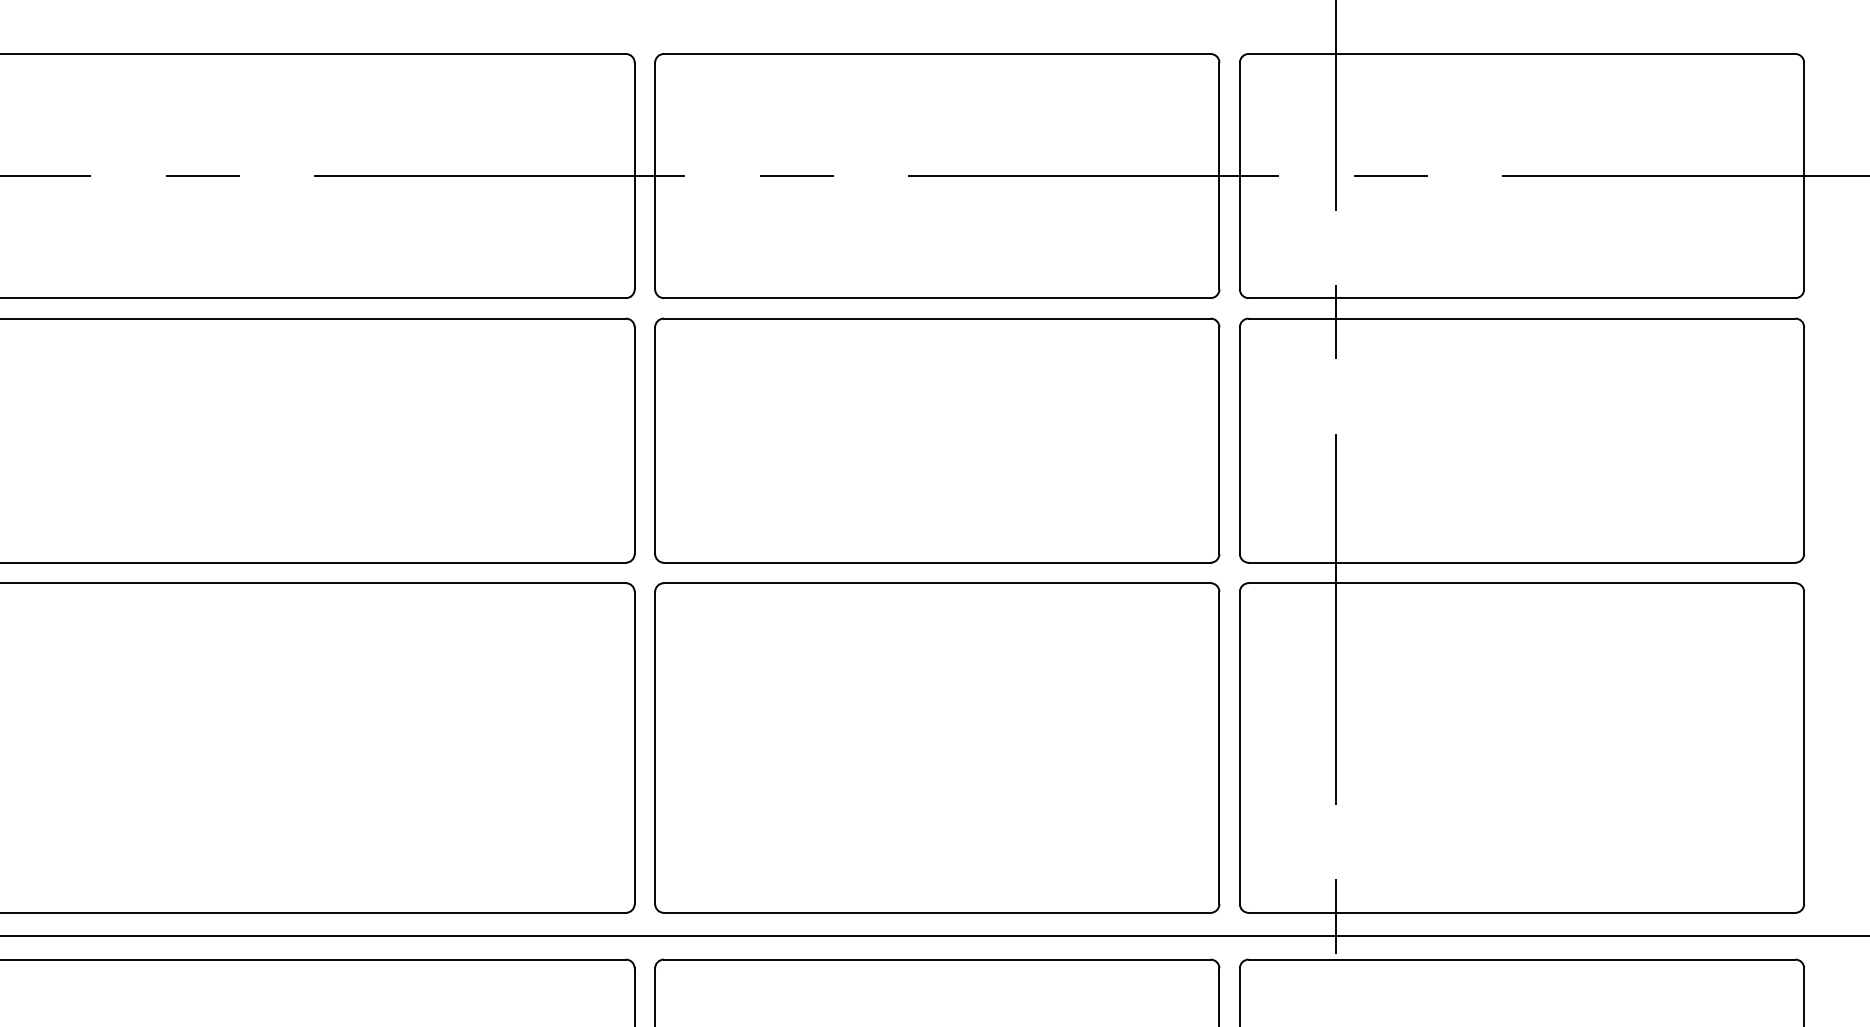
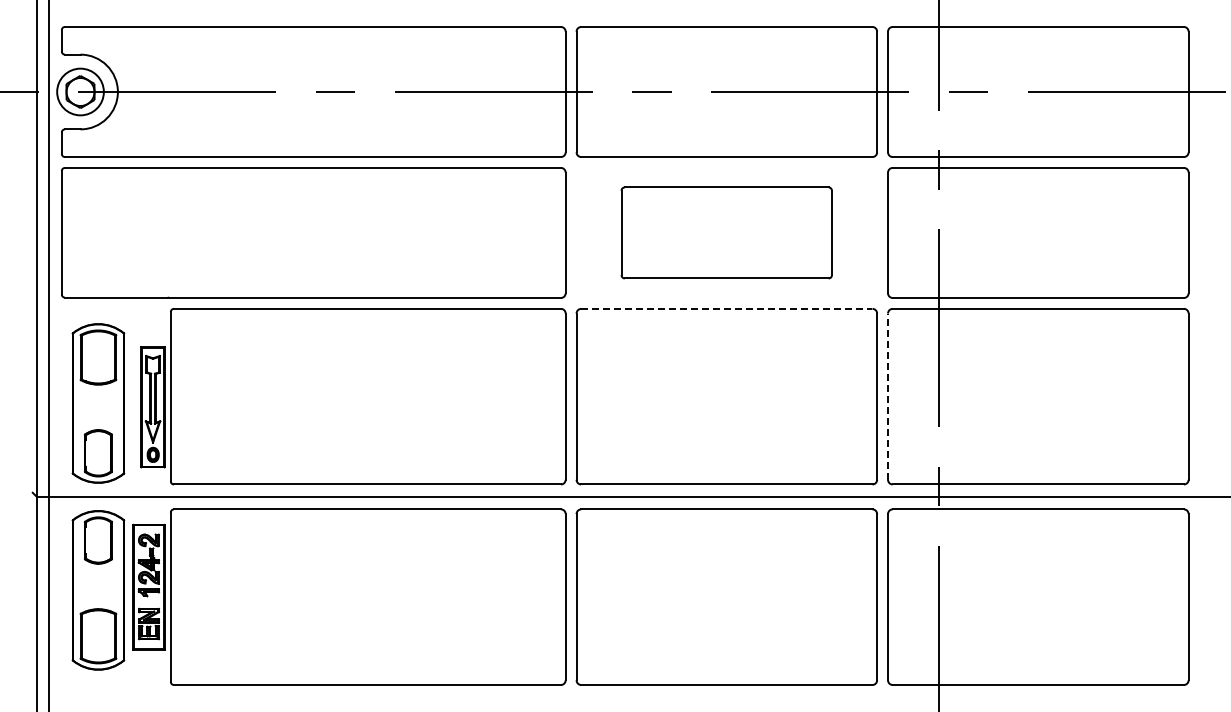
part: (936, 439) -> (726, 232), size x0.7
line: (936, 582) -> (726, 308), solid -> dashed
line: (1240, 747) -> (888, 396), solid -> dashed

